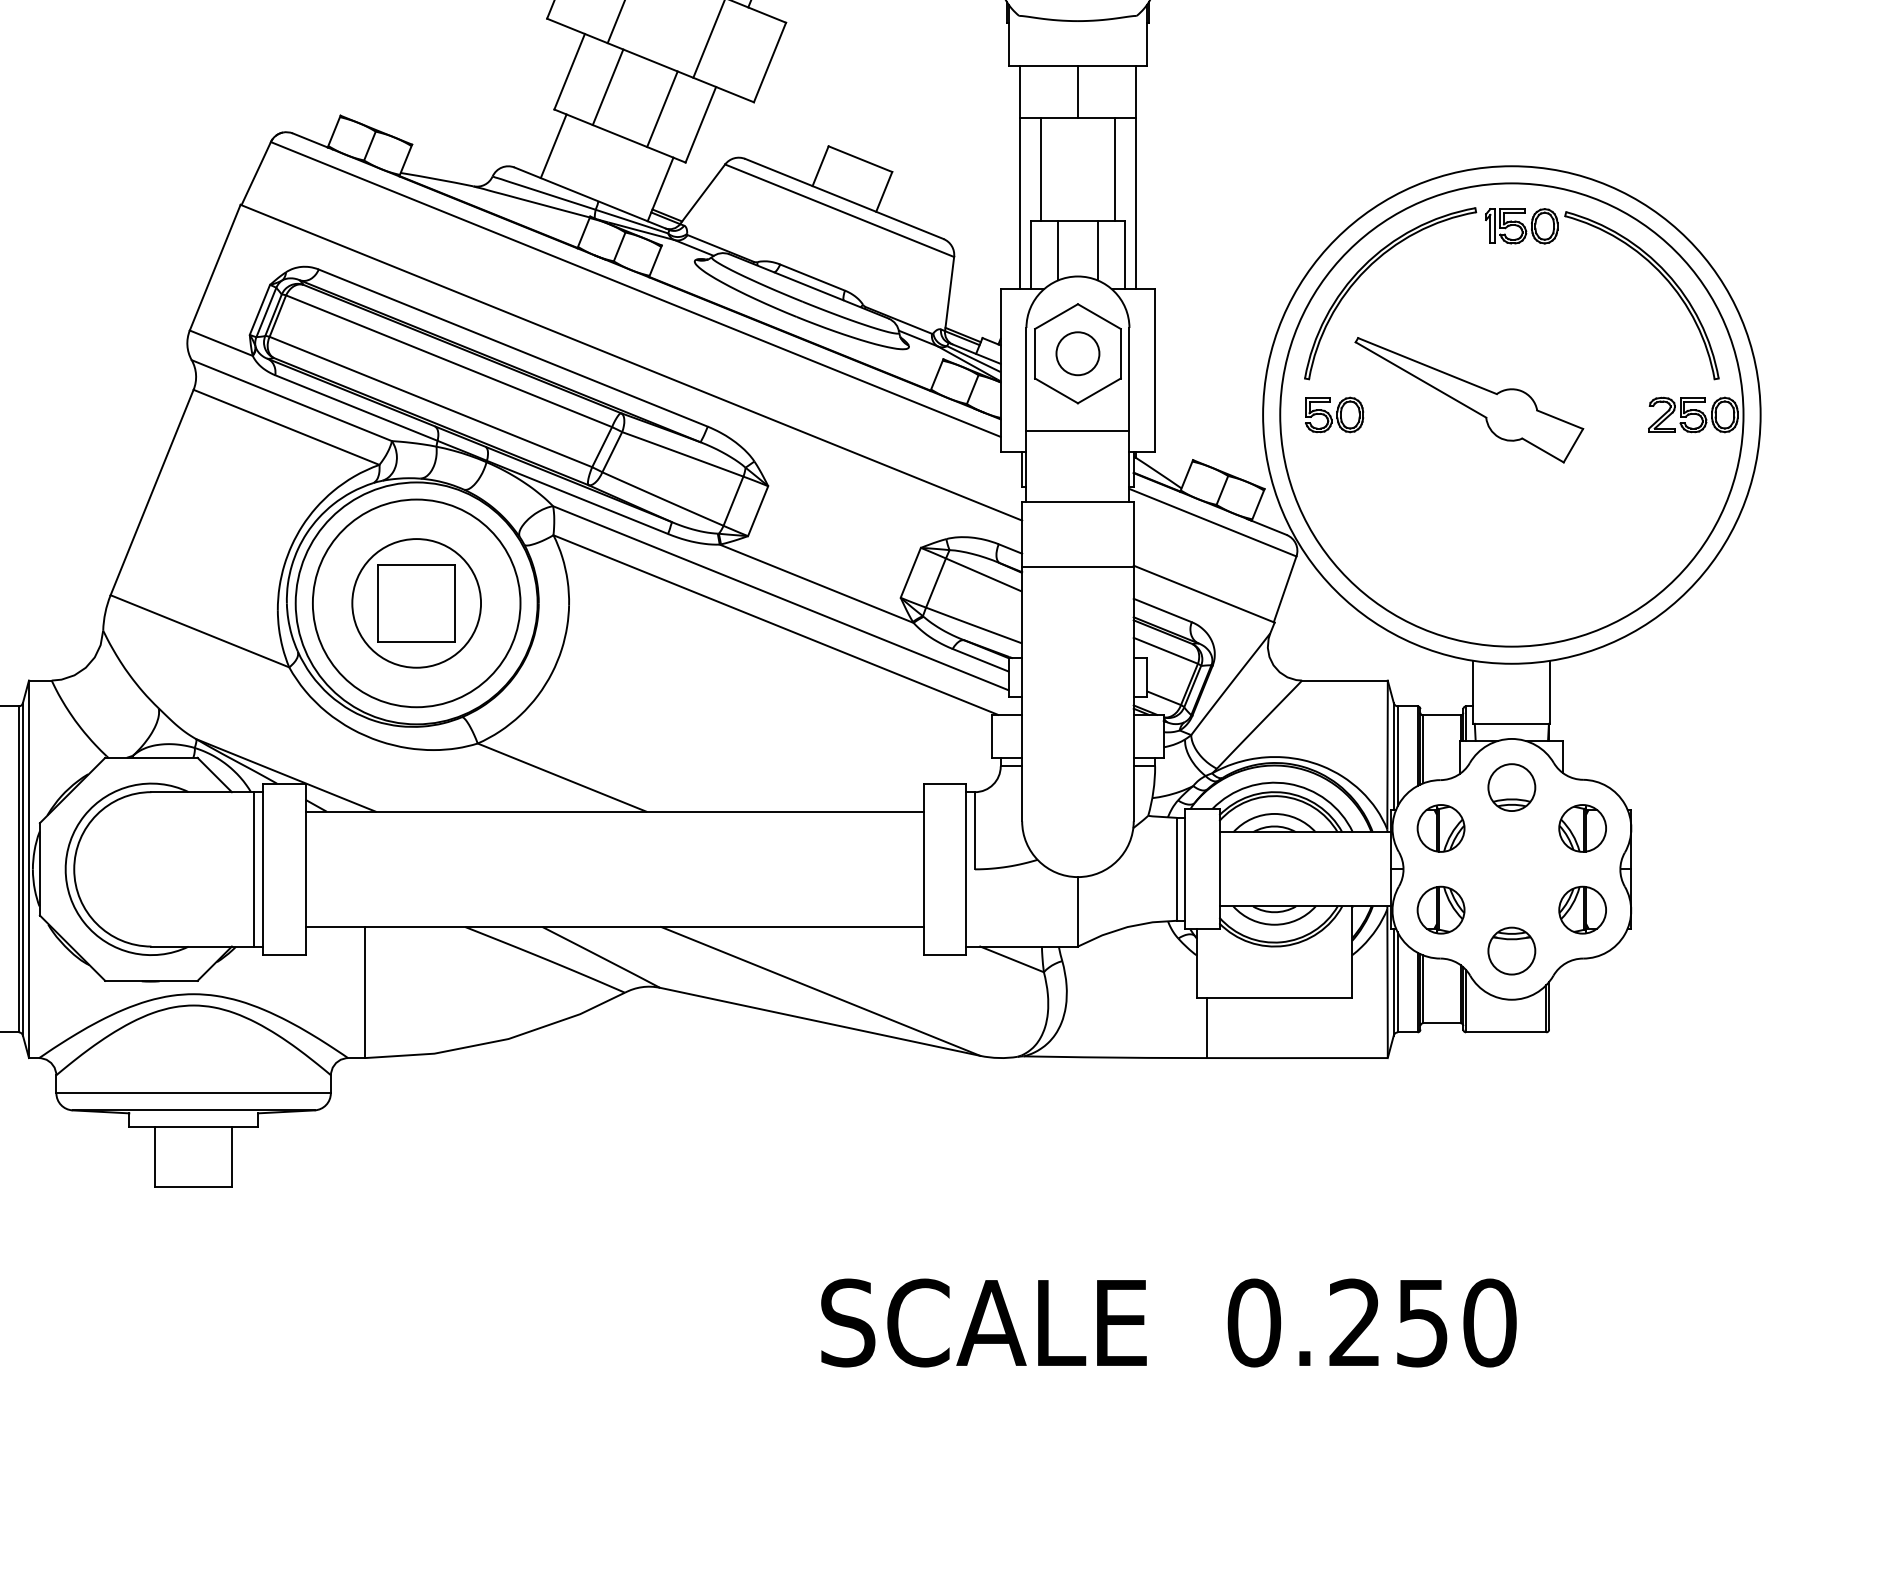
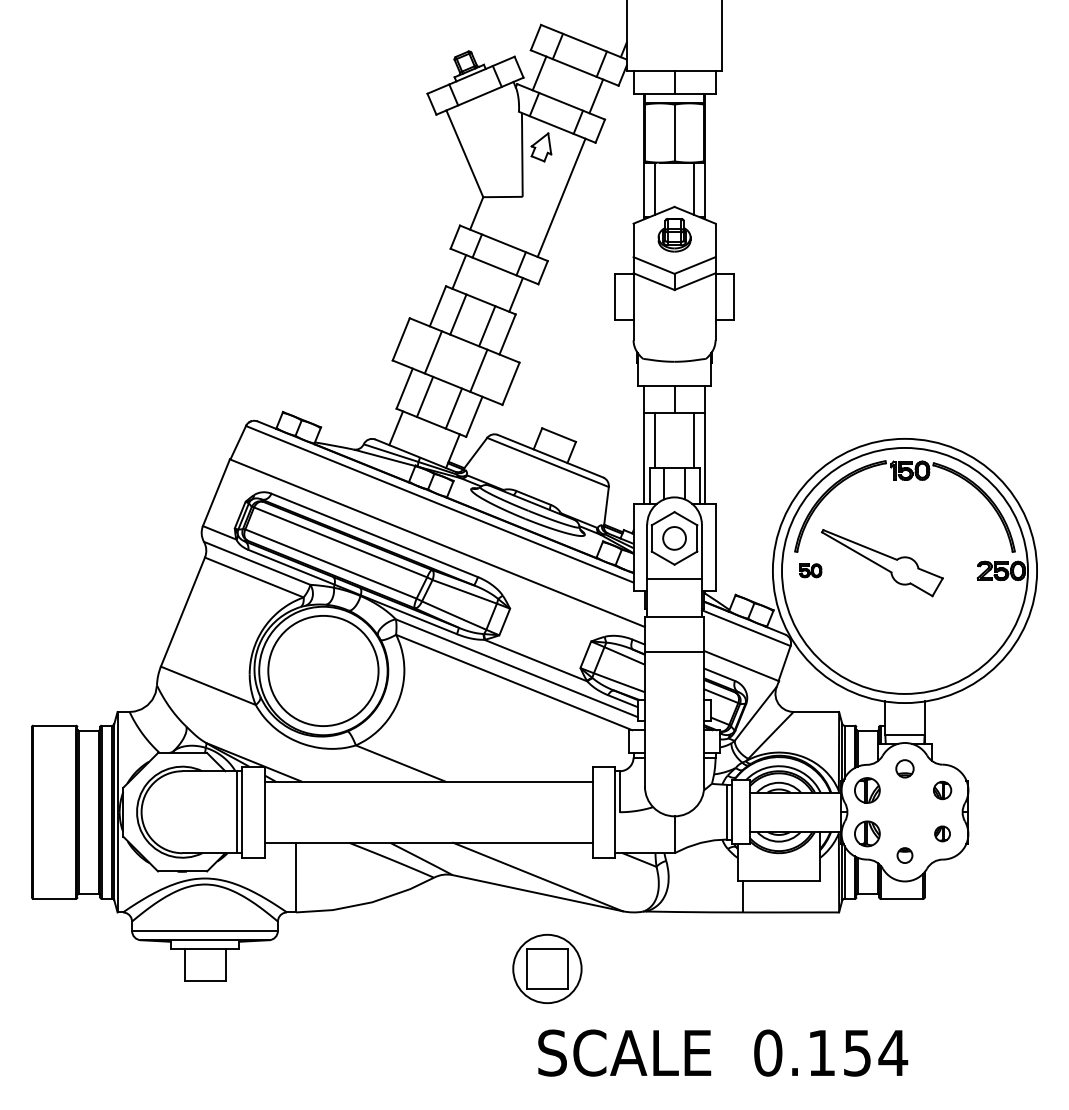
part: (1333, 414) -> (810, 570), size x0.7
part: (416, 602) -> (547, 968), moved
part: (1510, 787) -> (904, 768), size x0.7
part: (1582, 828) -> (942, 790), size x0.7
part: (1582, 909) -> (942, 833), size x0.6
part: (1510, 950) -> (904, 855), size x0.6
text: (1424, 1321) -> (858, 1052), 0.250 -> 0.154

